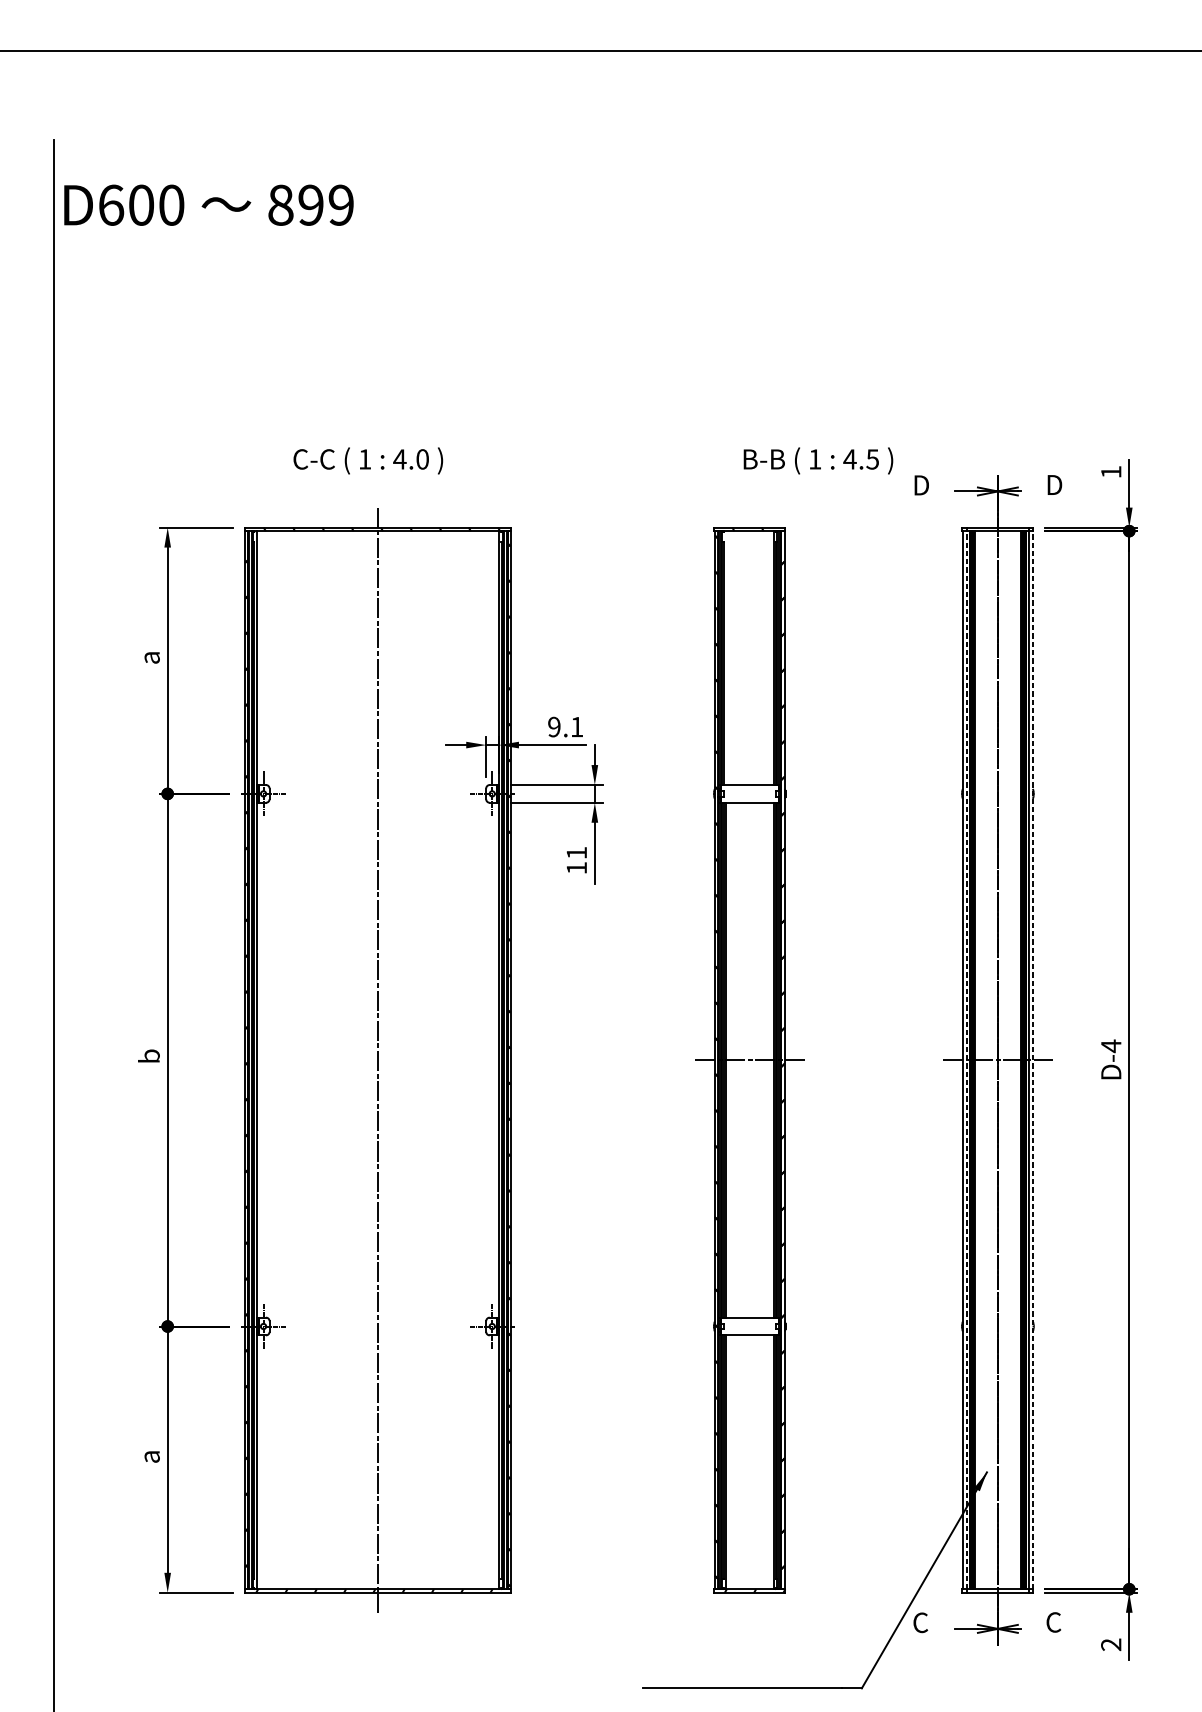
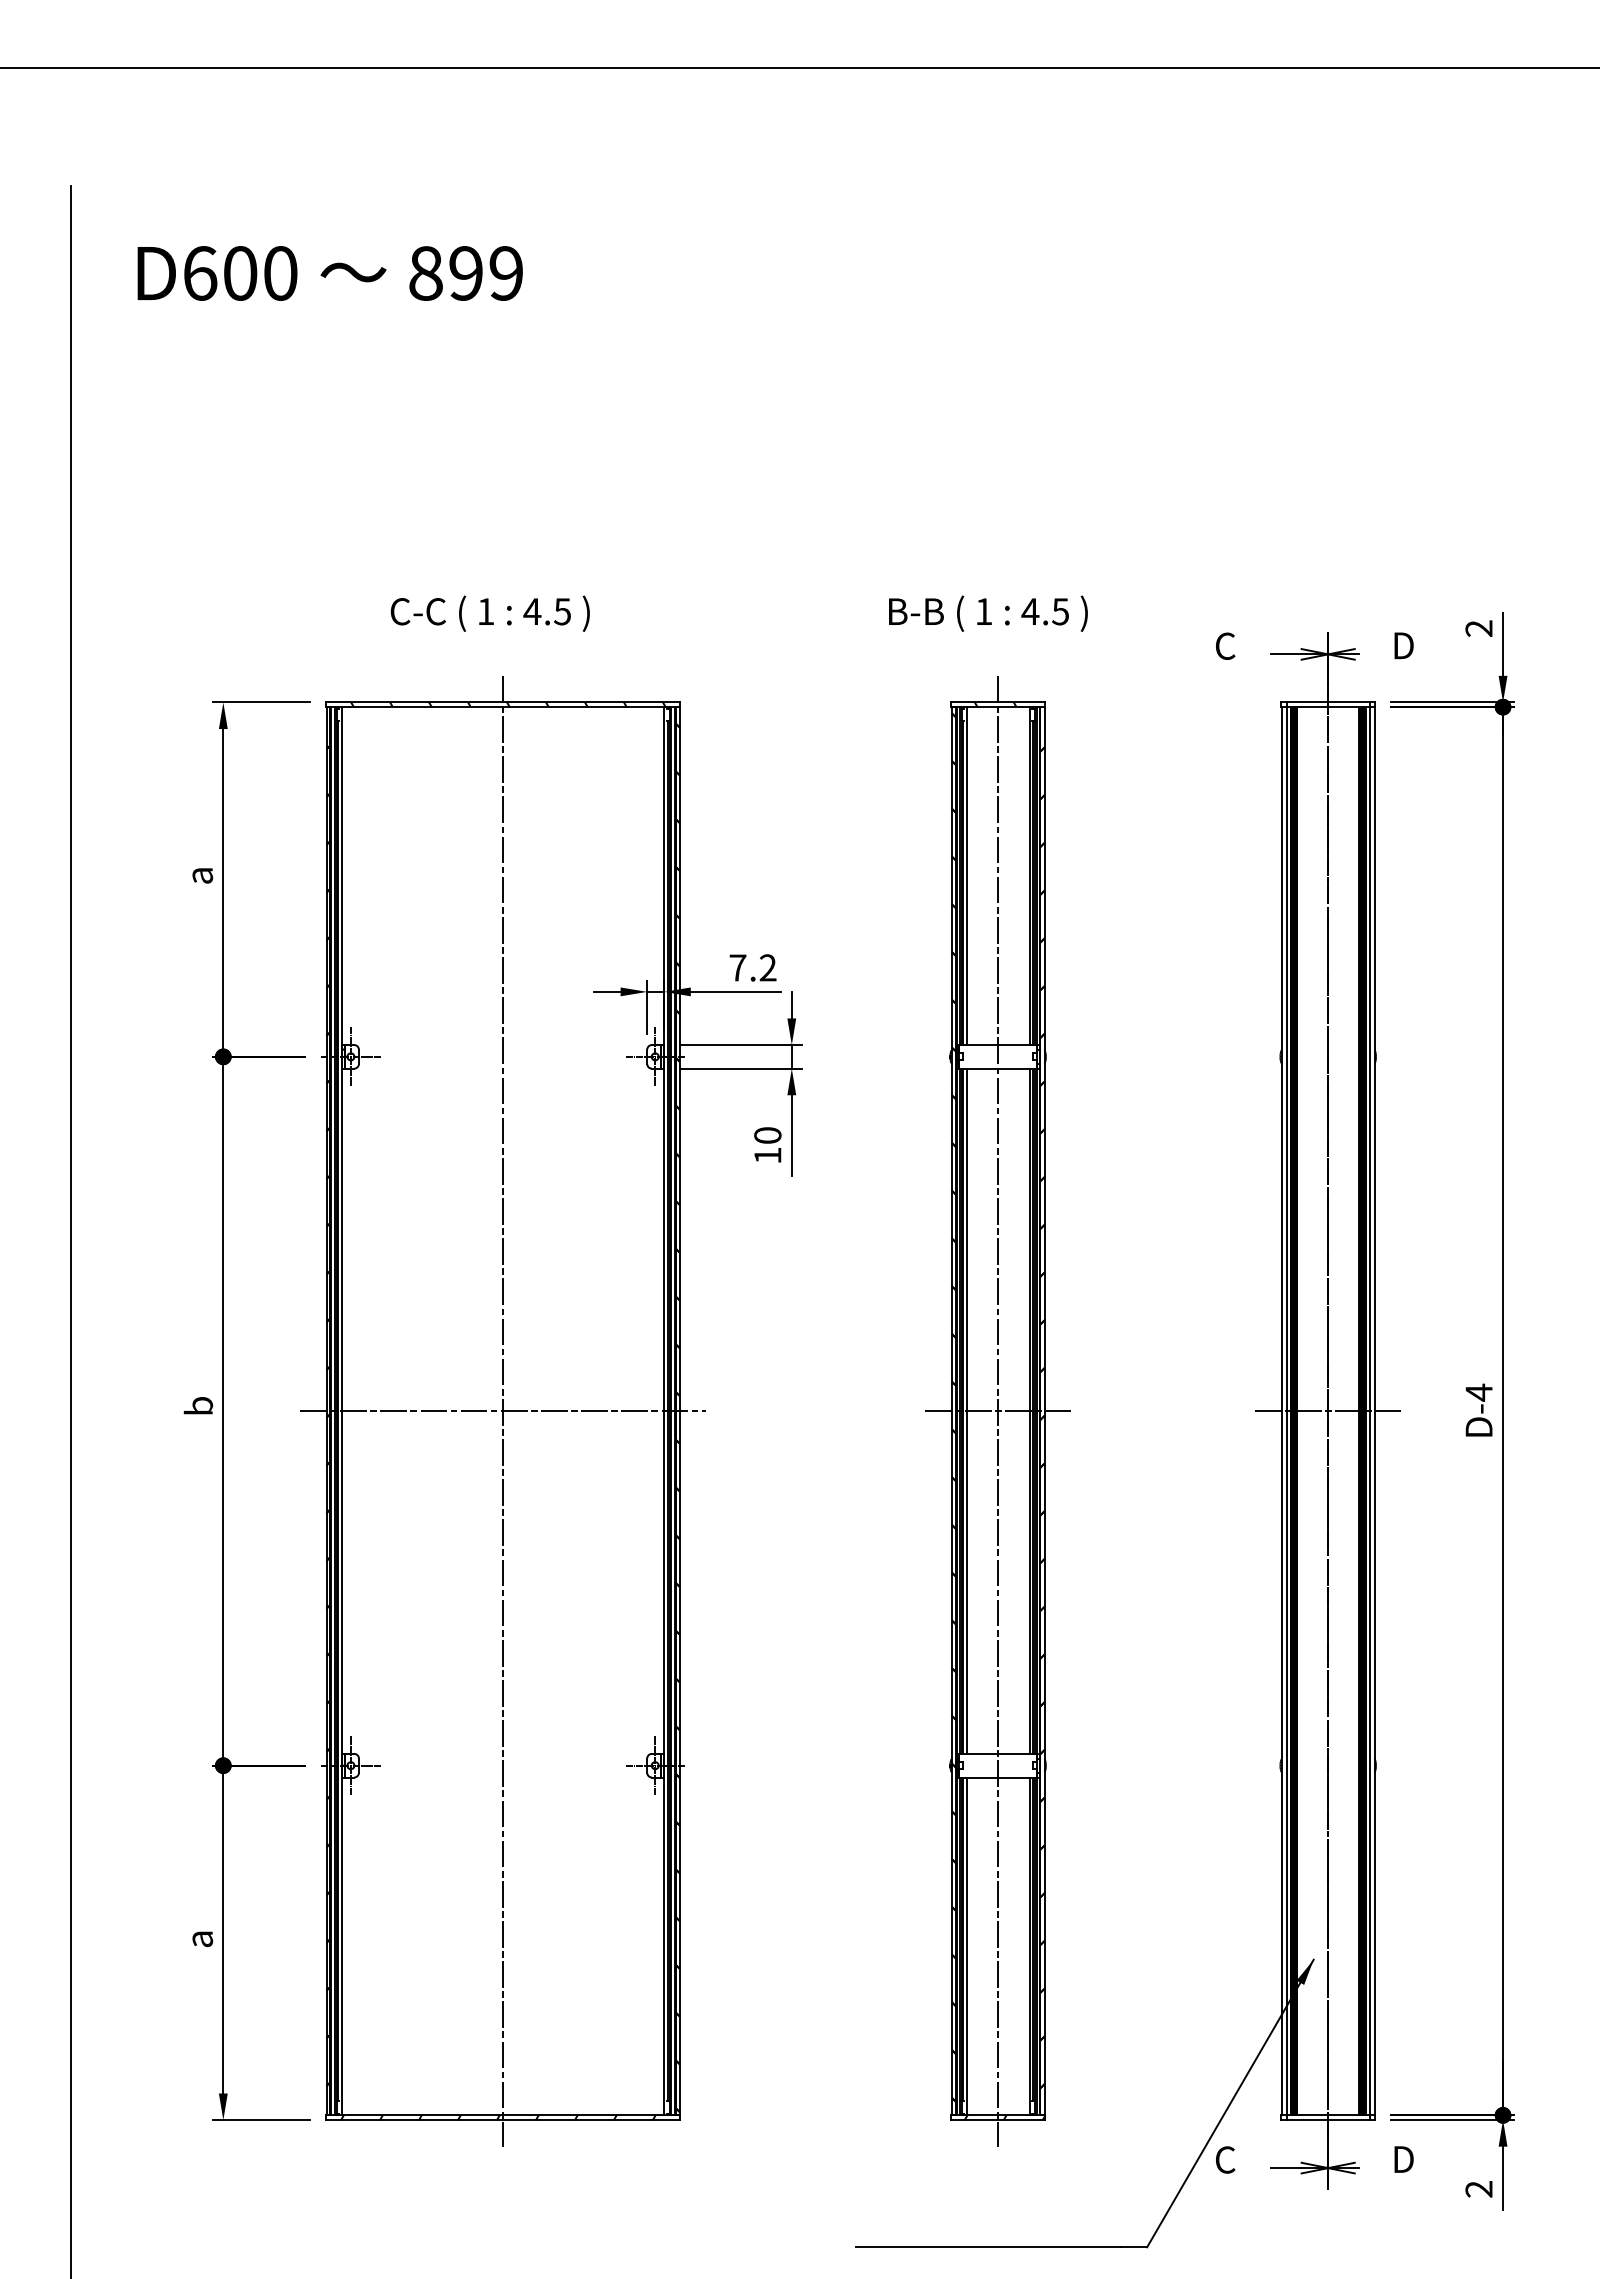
text: (208, 205) -> (329, 273), moved
text: (422, 459) -> (562, 611), 4.0 -> 4.5
text: (818, 460) -> (988, 613), moved
text: (1110, 472) -> (1478, 628), 1 -> 2
text: (921, 484) -> (1226, 645), D -> C
line: (726, 658) -> (966, 876), added
text: (565, 726) -> (752, 967), 9.1 -> 7.2
text: (576, 852) -> (767, 1135), 11 -> 10
line: (750, 1059) -> (998, 1410), added
line: (966, 1059) -> (1286, 1410), dashed -> solid
line: (1032, 1059) -> (1374, 1410), dashed -> solid
line: (378, 1060) -> (503, 1411), added
text: (1054, 1622) -> (1403, 2159), C -> D

